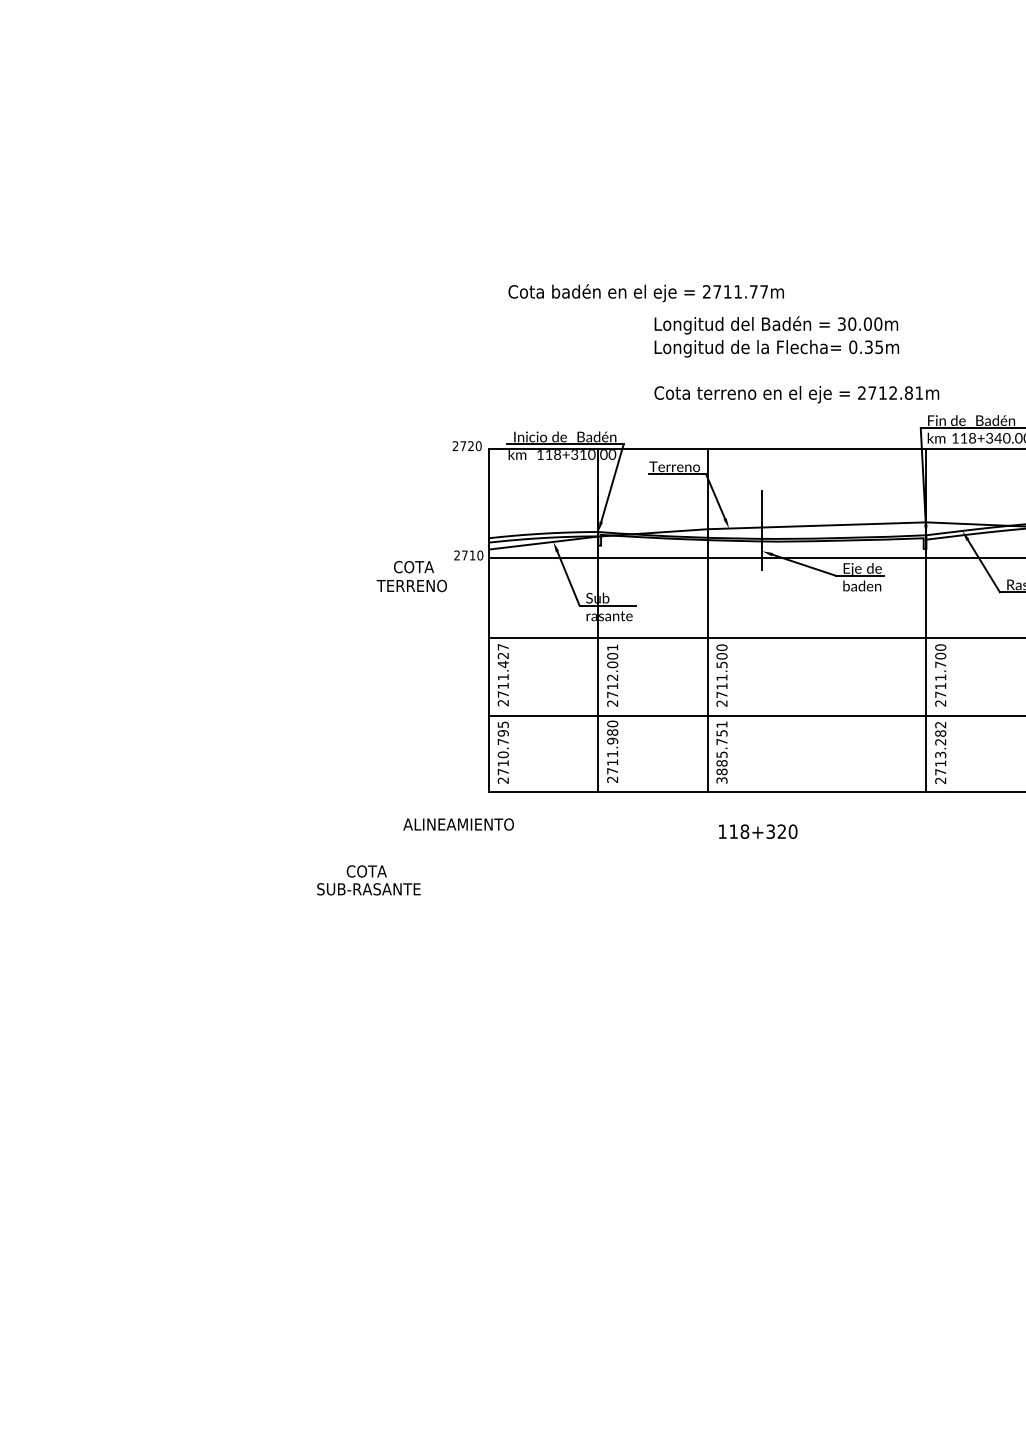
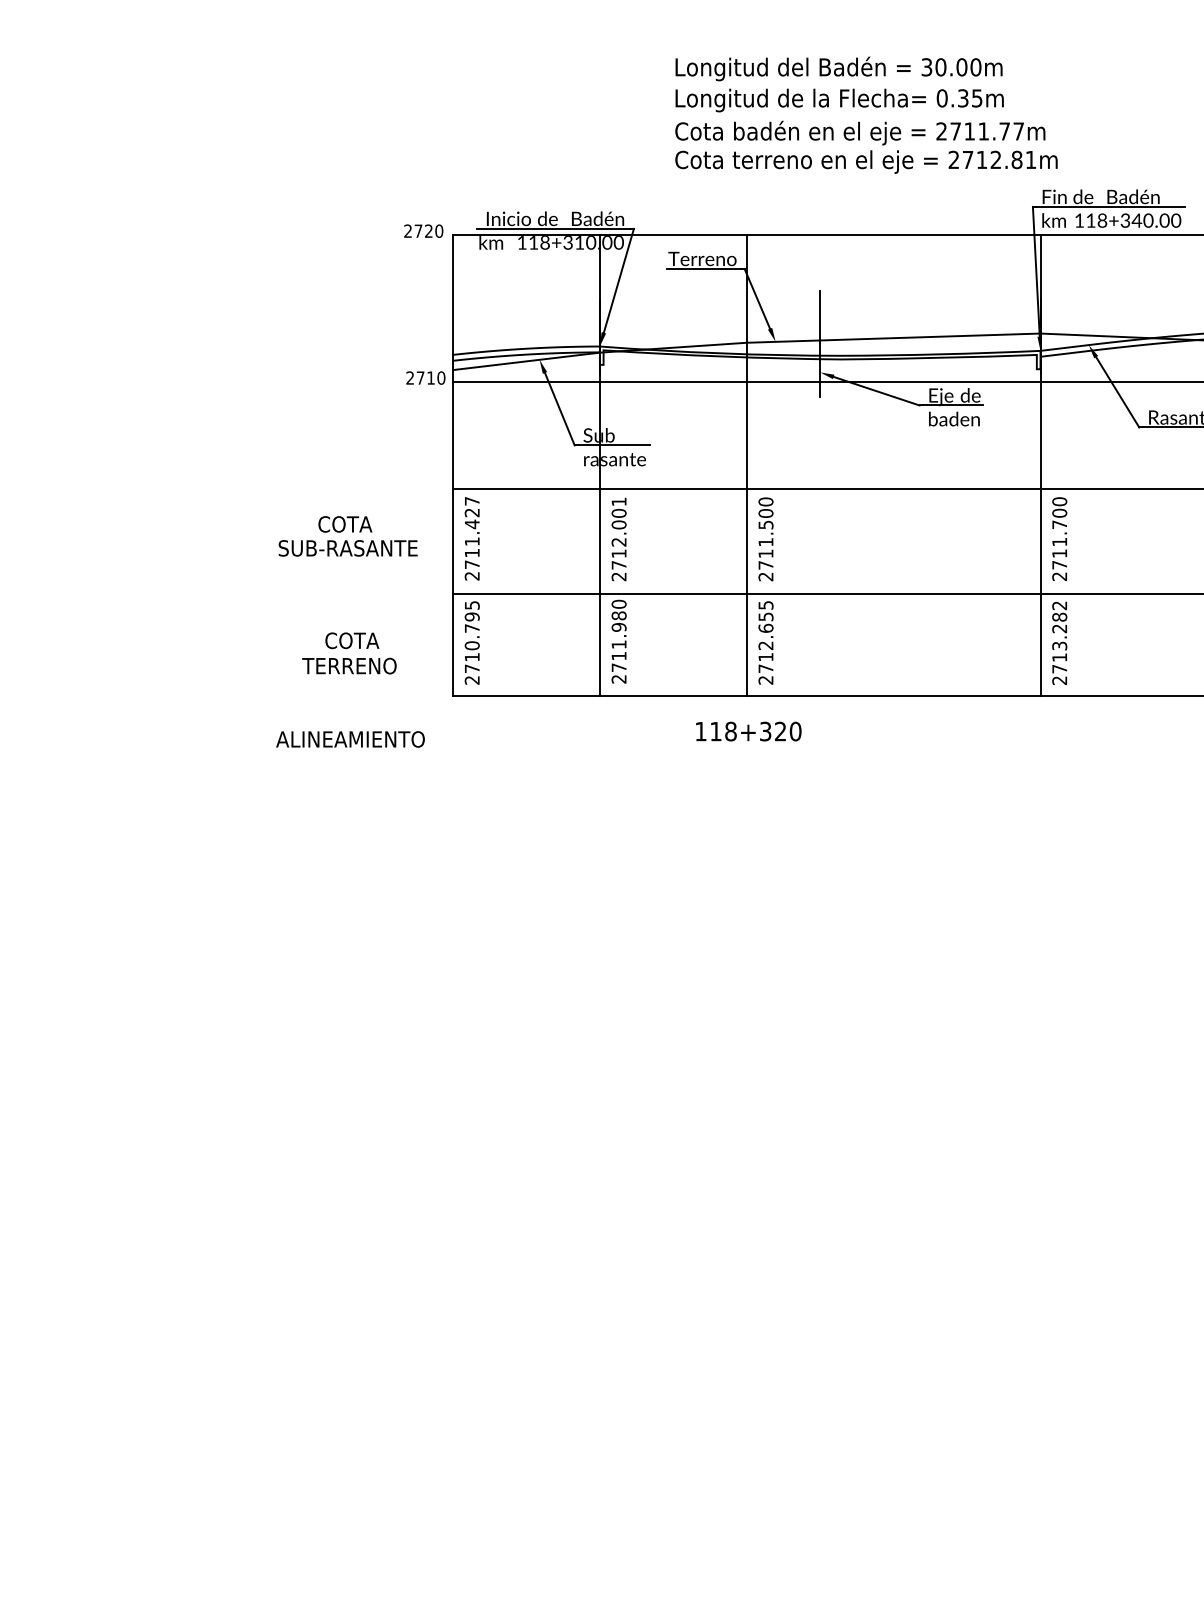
text: (645, 293) -> (859, 133), moved
text: (411, 576) -> (348, 653), moved
text: (721, 752) -> (765, 642), 3885.751 -> 2712.655
text: (458, 824) -> (350, 739), moved
text: (758, 831) -> (749, 731), moved
text: (368, 880) -> (347, 536), moved

